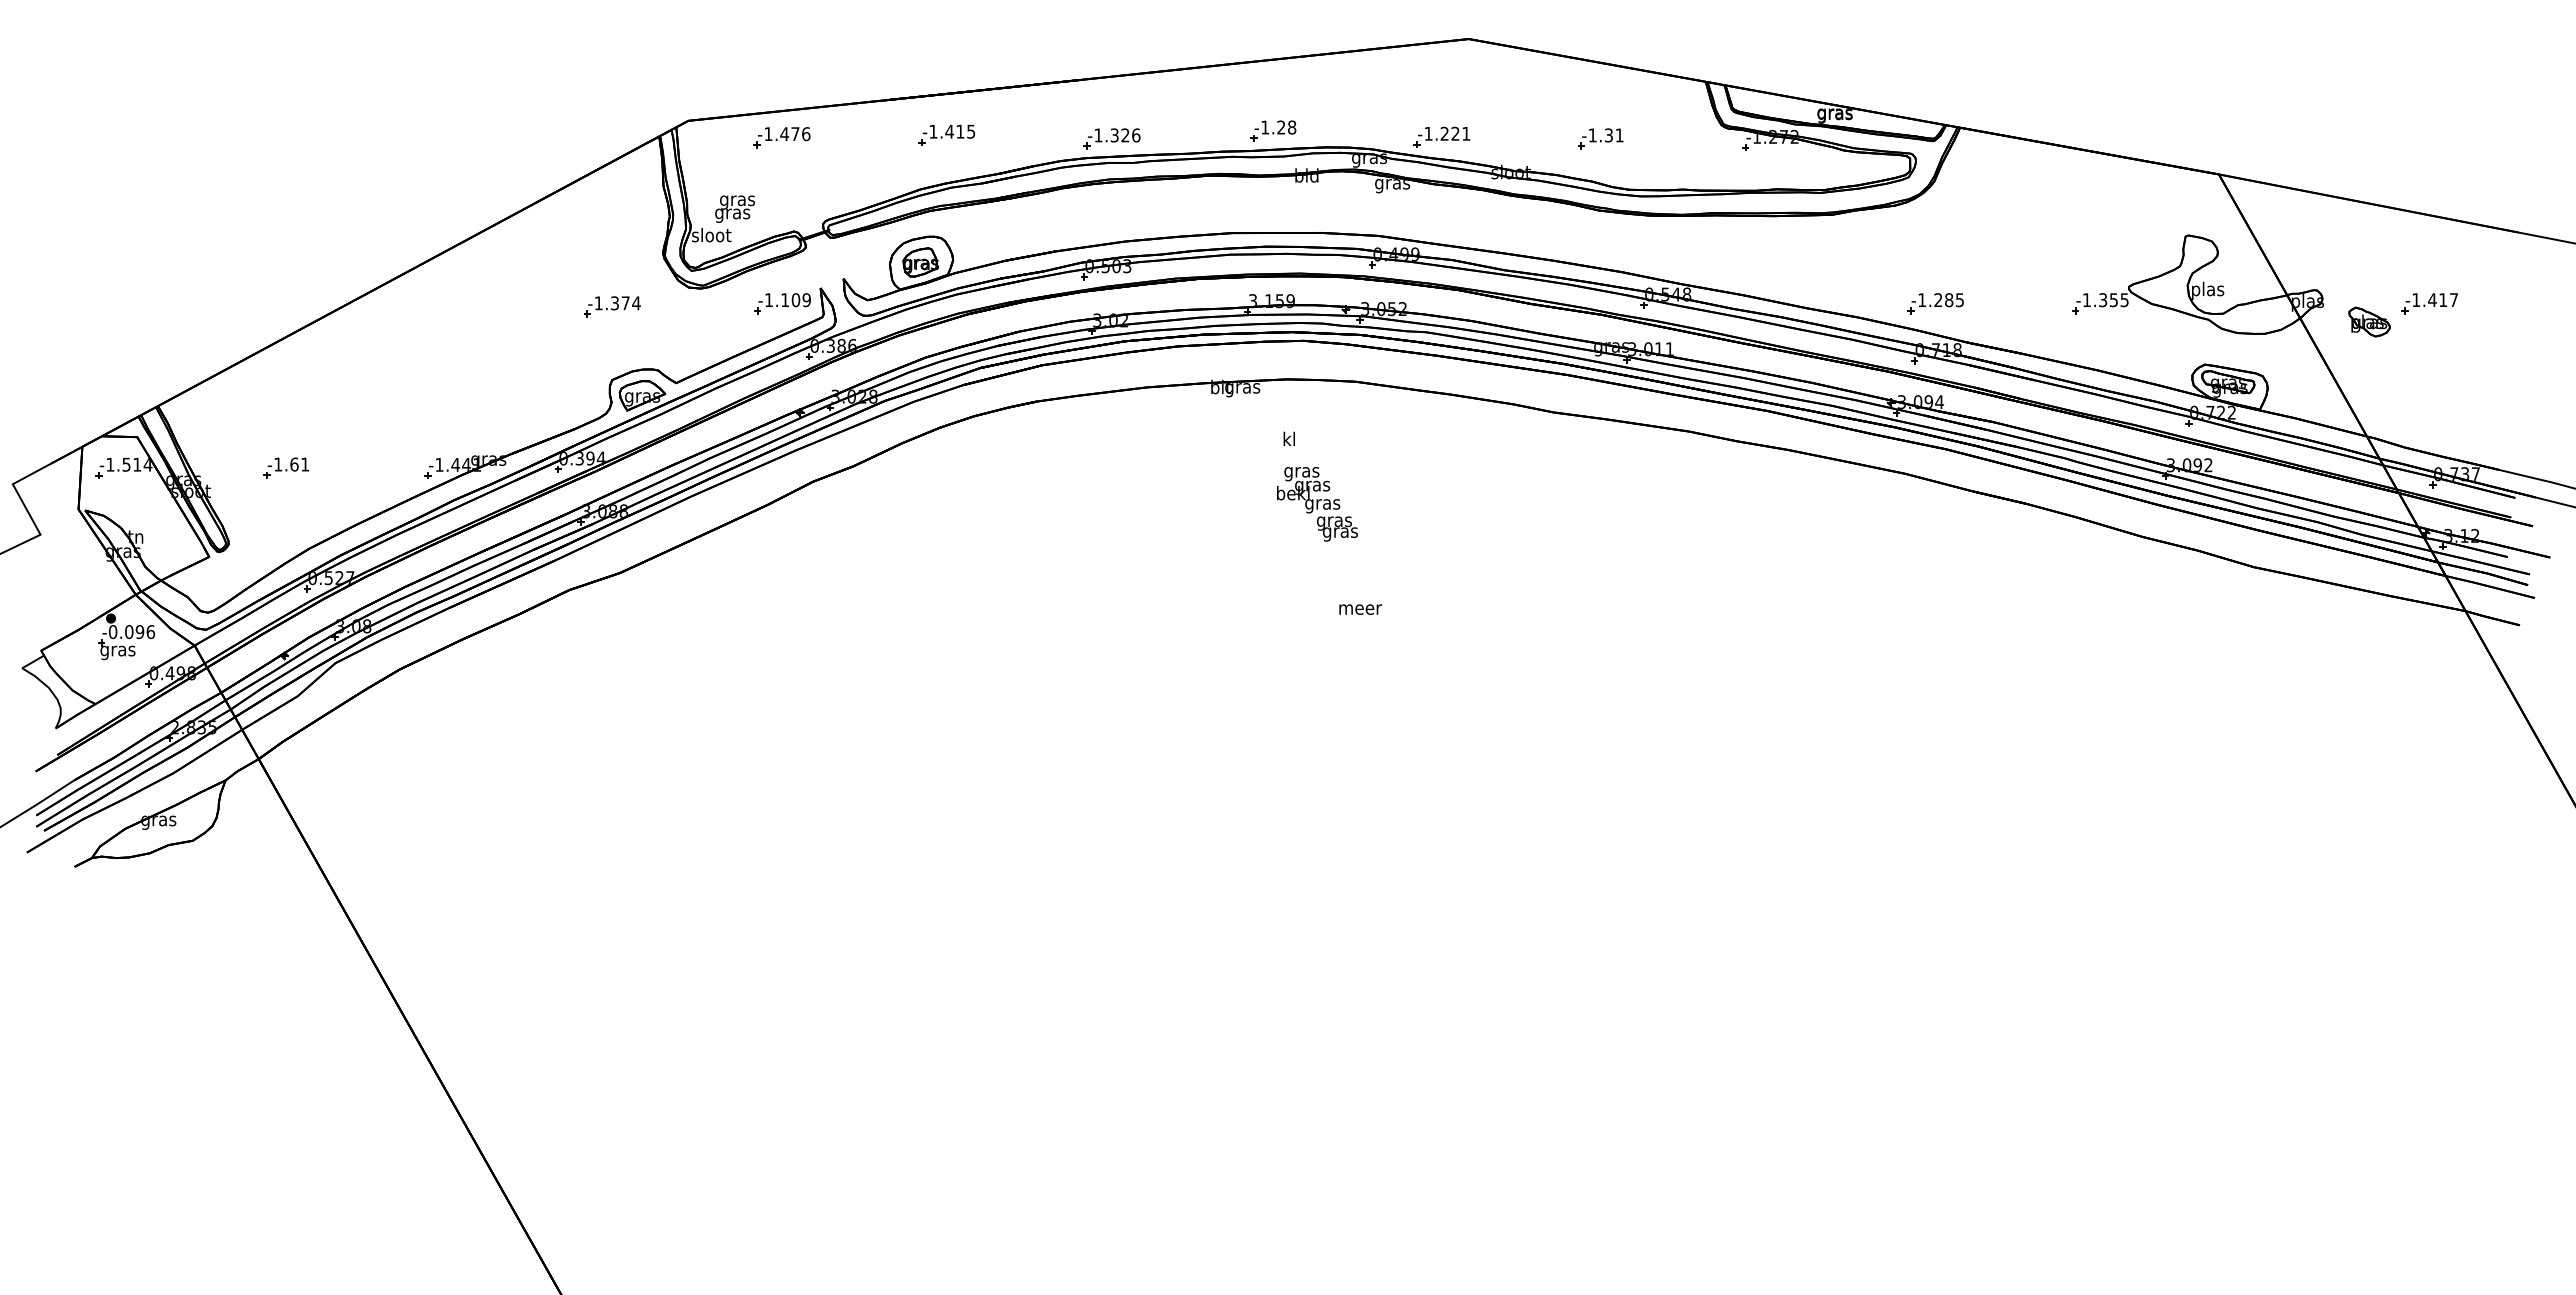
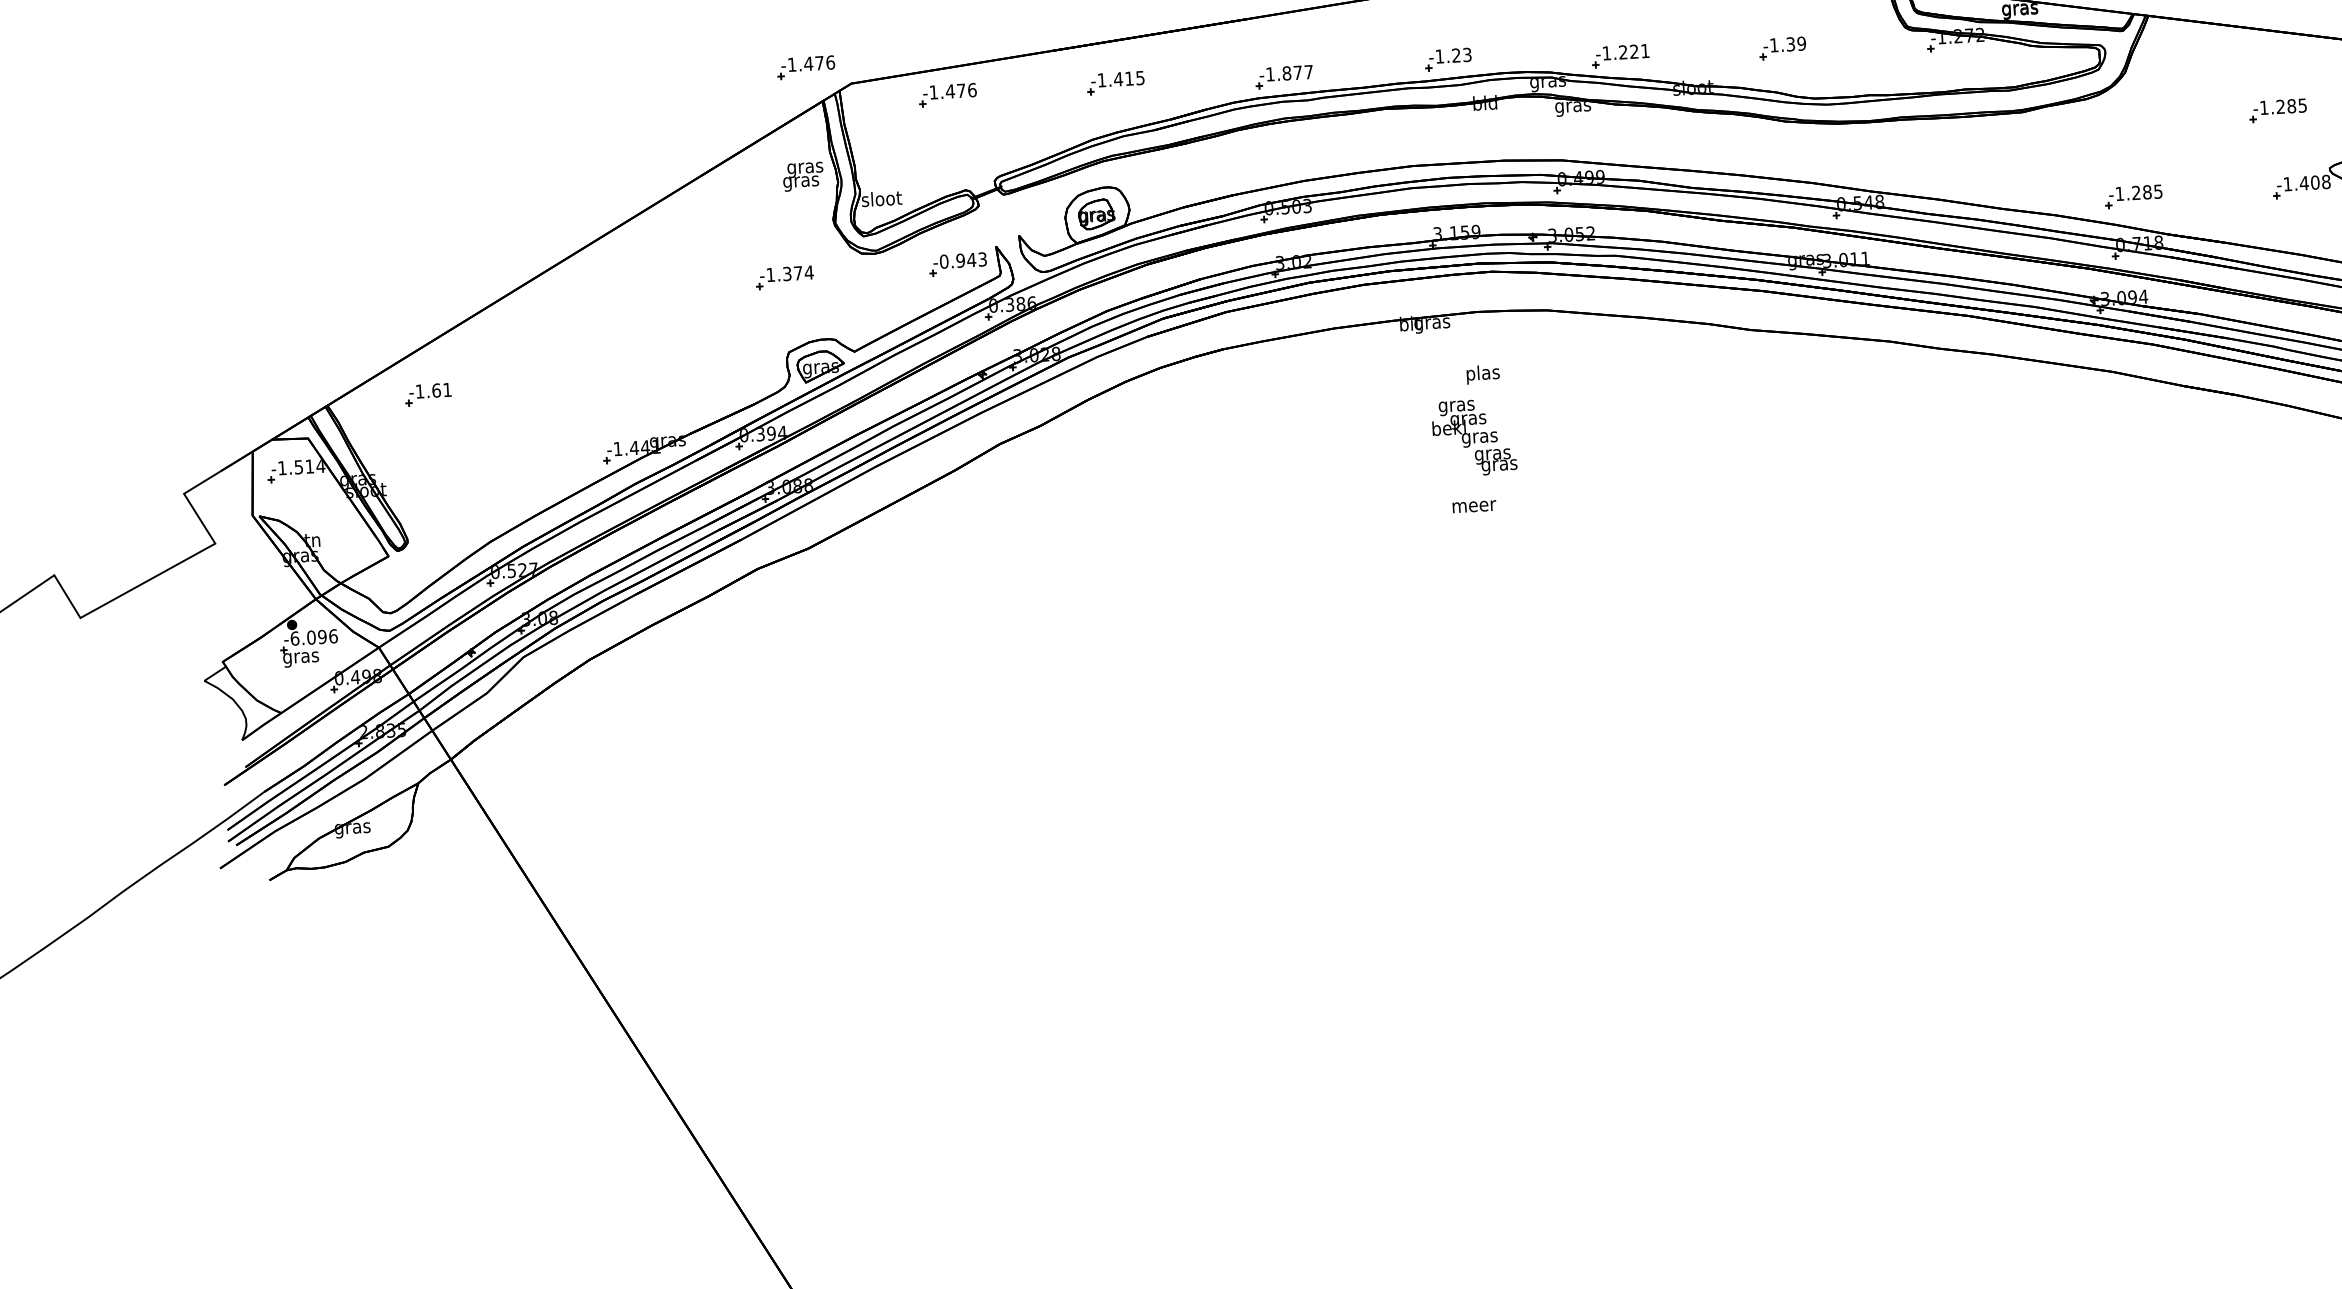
part: (644, 102) -> (805, 67), added
text: (1292, 127) -> (1467, 54), -1.28 -> -1.23
text: (1125, 135) -> (1297, 72), -1.326 -> -1.877
text: (1619, 135) -> (1801, 43), -1.31 -> -1.39
text: (734, 208) -> (802, 176), moved
part: (2081, 227) -> (2277, 110), added
text: (787, 300) -> (963, 260), -1.109 -> -0.943
text: (2113, 300) -> (2314, 182), -1.355 -> -1.408
text: (1289, 440) -> (1483, 374), kl -> plas
part: (285, 467) -> (427, 394), moved
text: (1317, 504) -> (1474, 438), moved
text: (1360, 609) -> (1474, 506), moved
text: (113, 631) -> (295, 638), -0.096 -> -6.096

